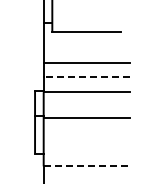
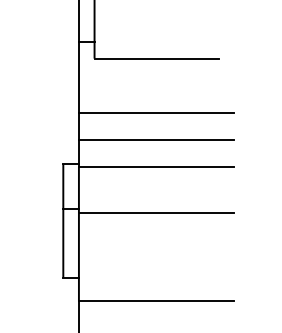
line: (86, 77) -> (156, 140), dashed -> solid
line: (86, 166) -> (156, 301), dashed -> solid

